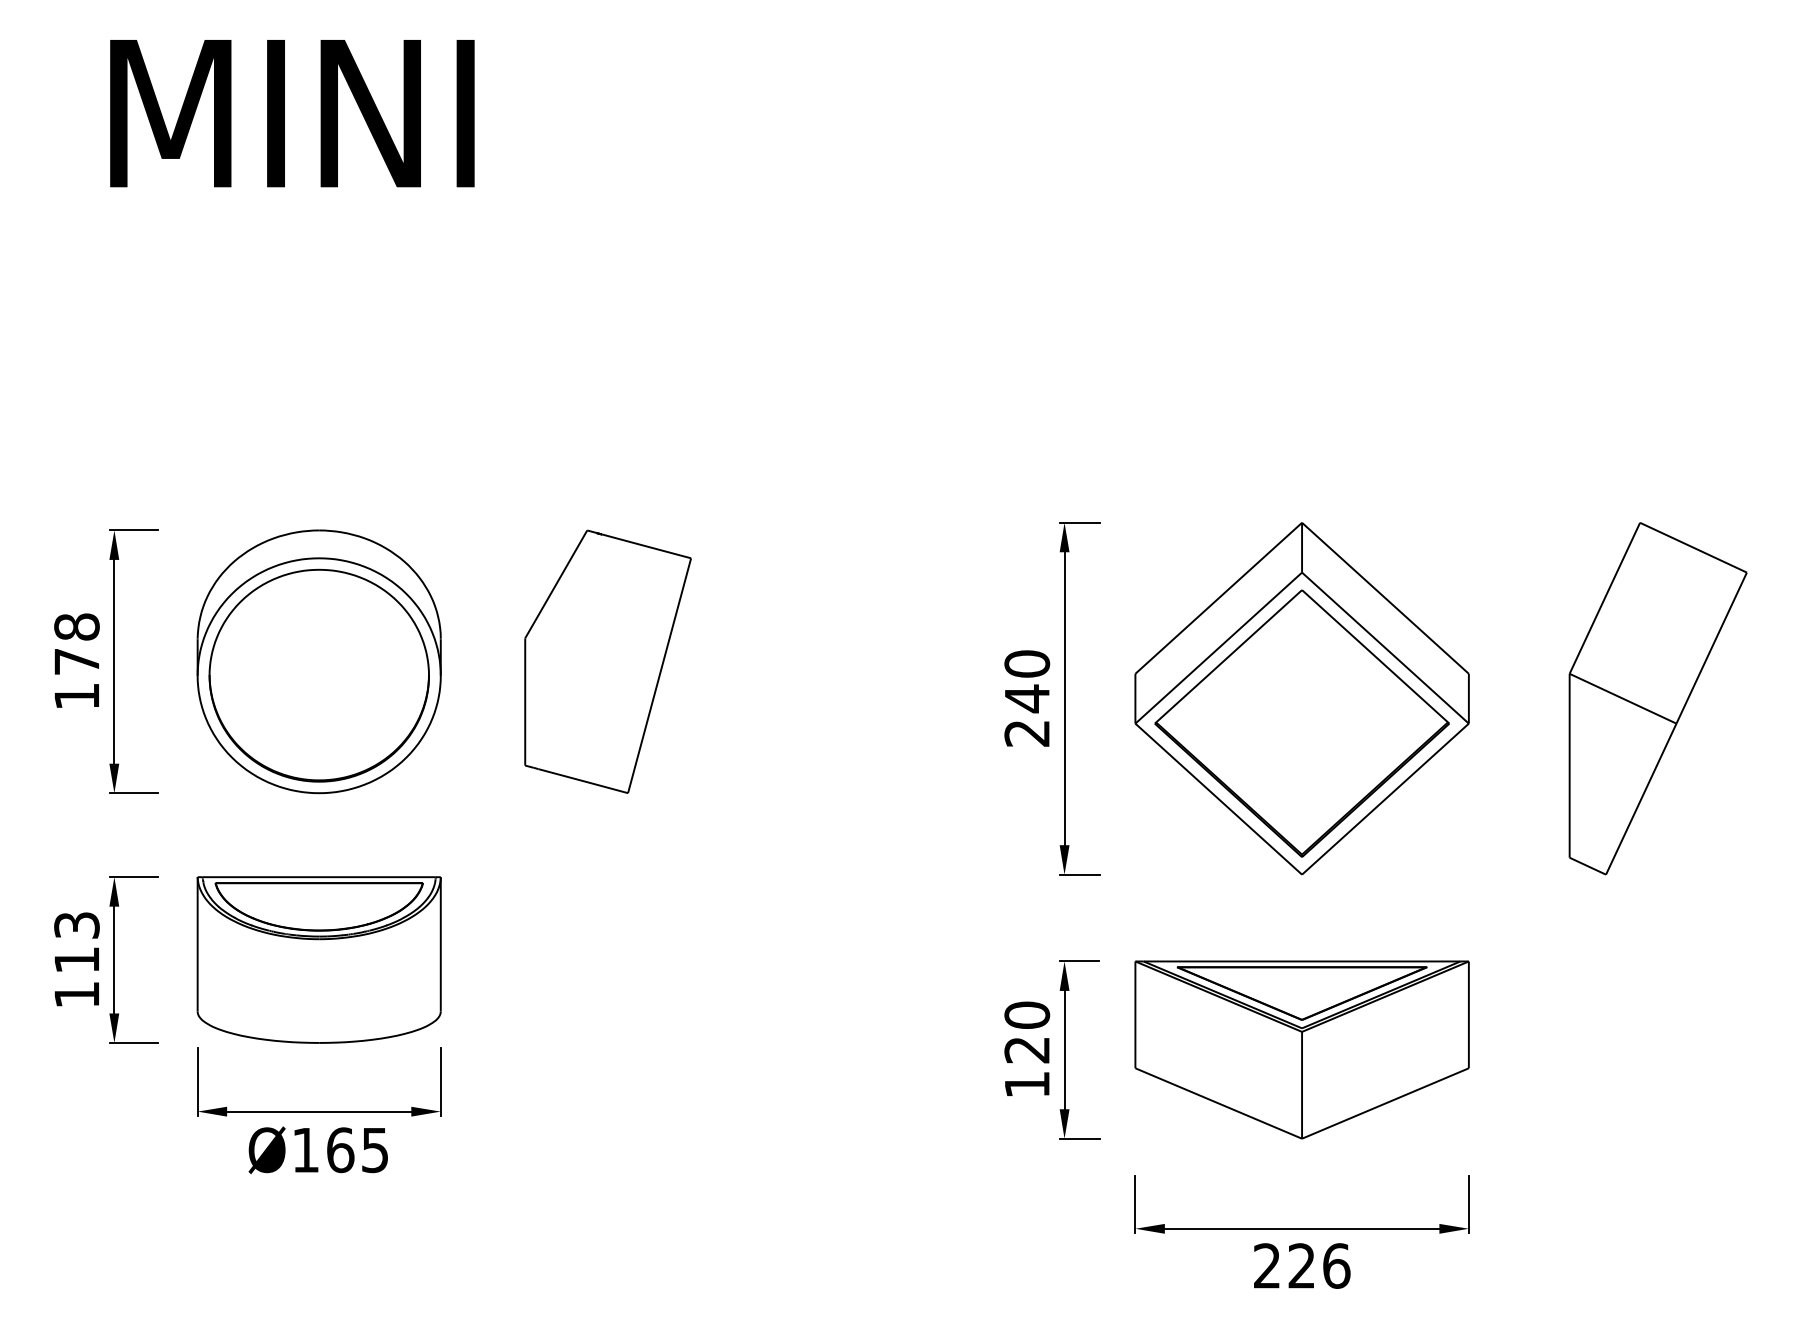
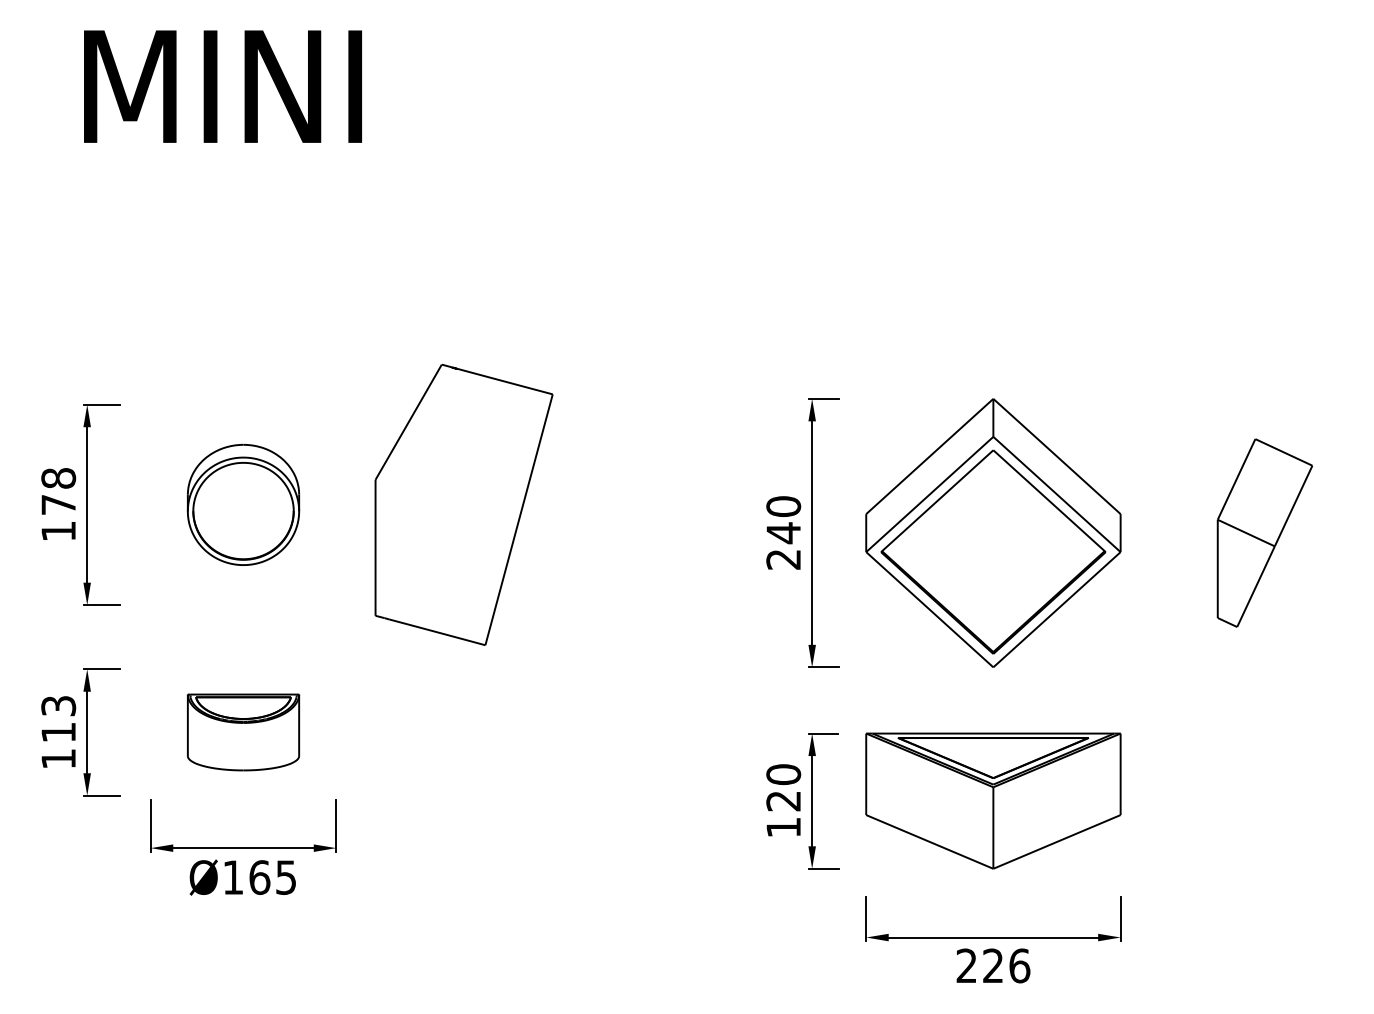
part: (319, 661) -> (243, 504), size x0.6
part: (607, 661) -> (463, 504), size x1.4
part: (1657, 697) -> (1264, 532), size x0.7
part: (319, 960) -> (243, 732), size x0.6

